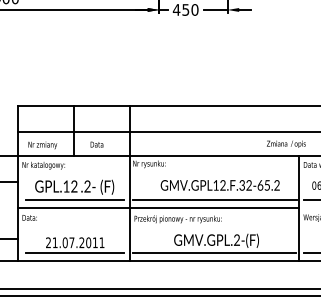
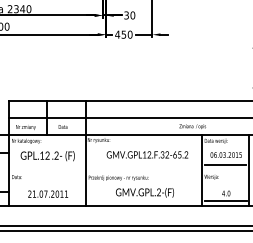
line: (74, 199) -> (47, 164), removed
line: (214, 199) -> (143, 164), removed
line: (157, 208) -> (104, 170), removed
line: (74, 252) -> (47, 200), removed
line: (214, 252) -> (143, 200), removed

